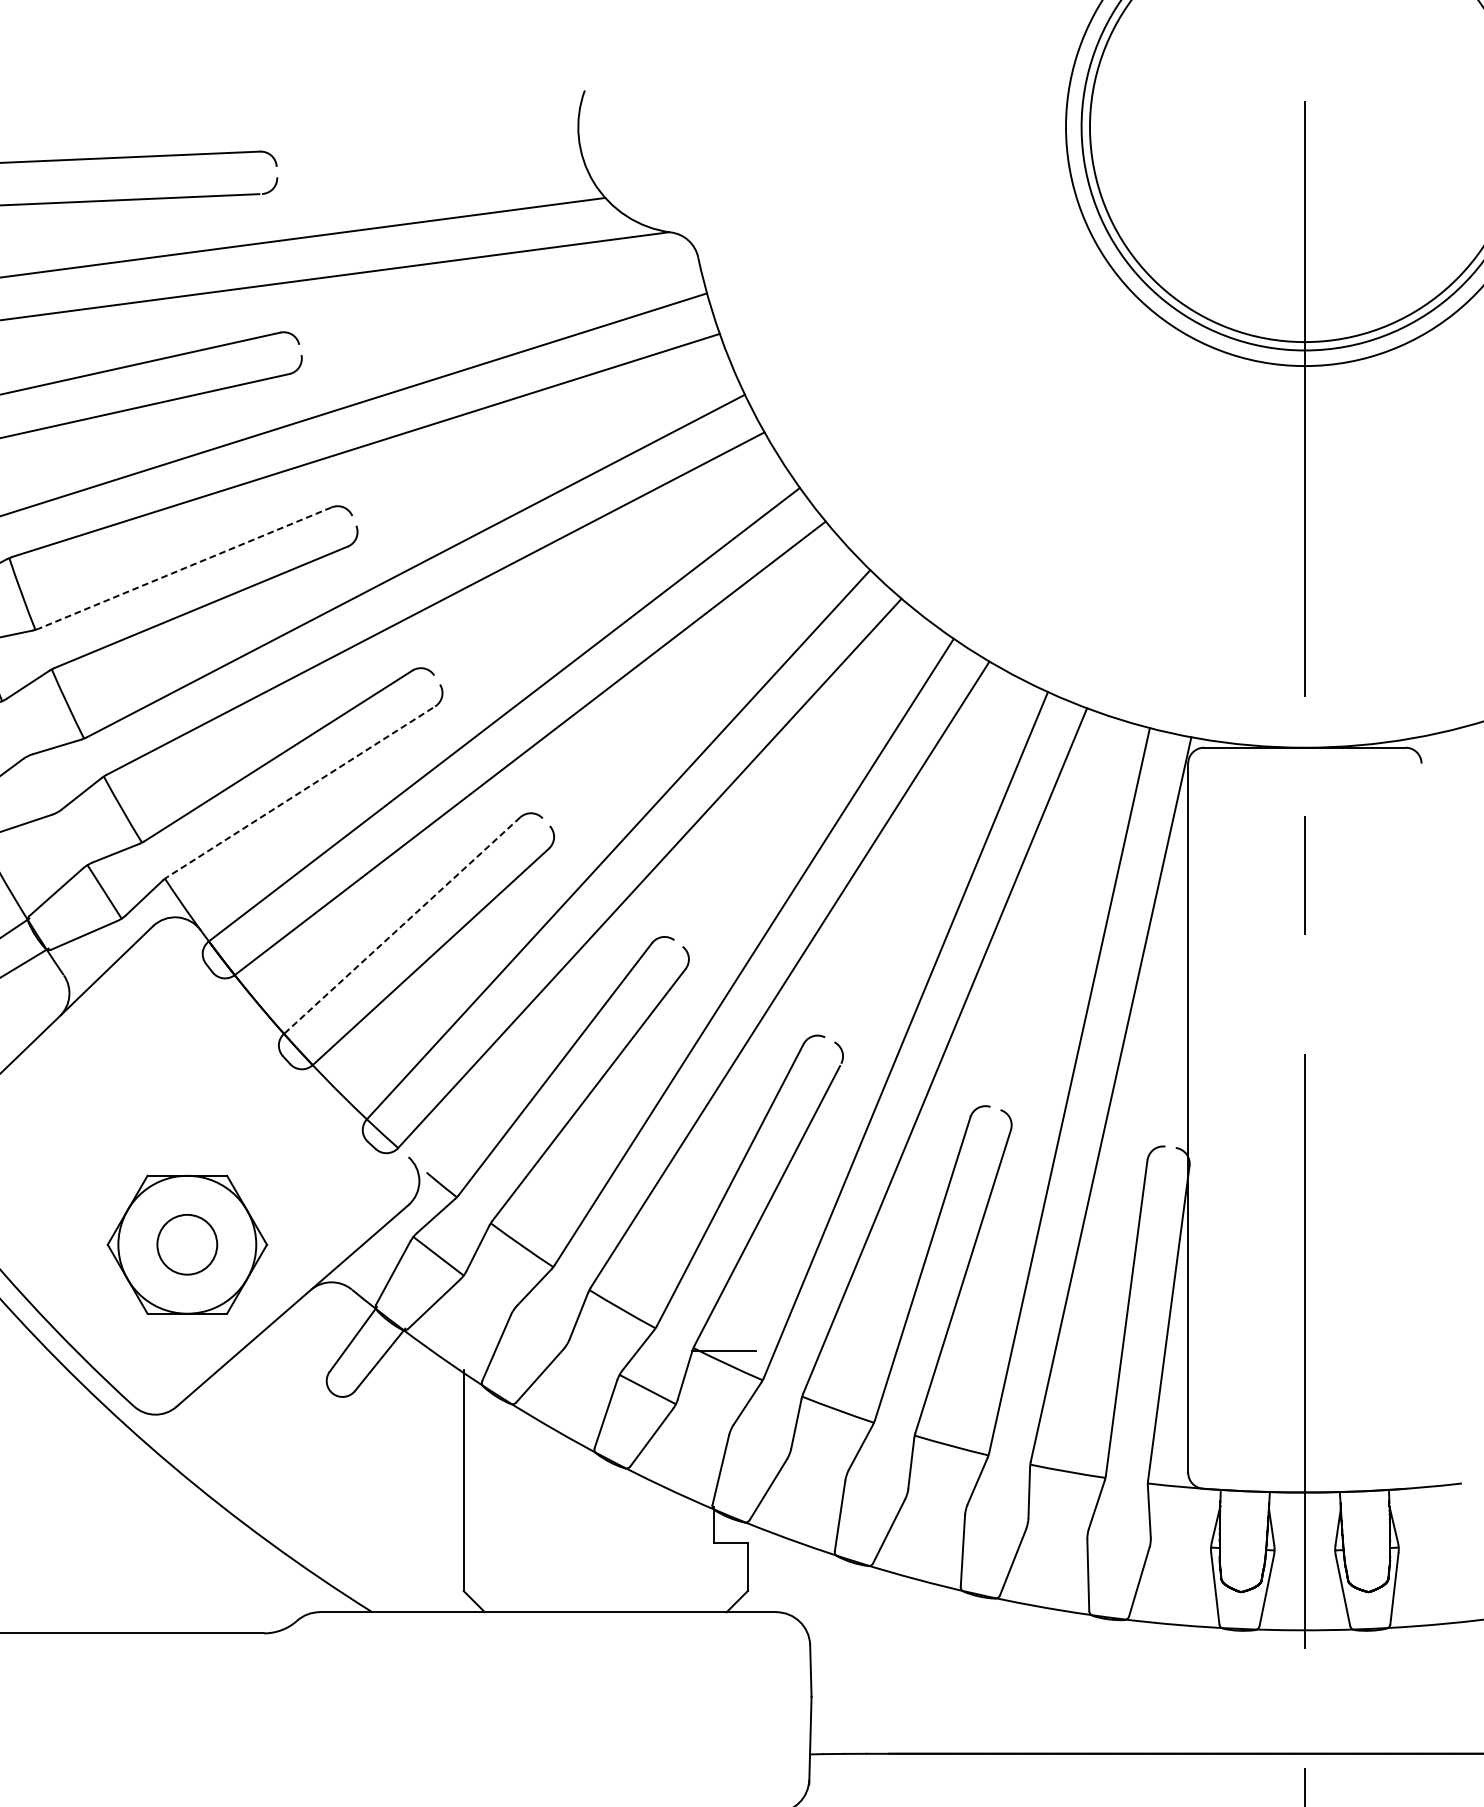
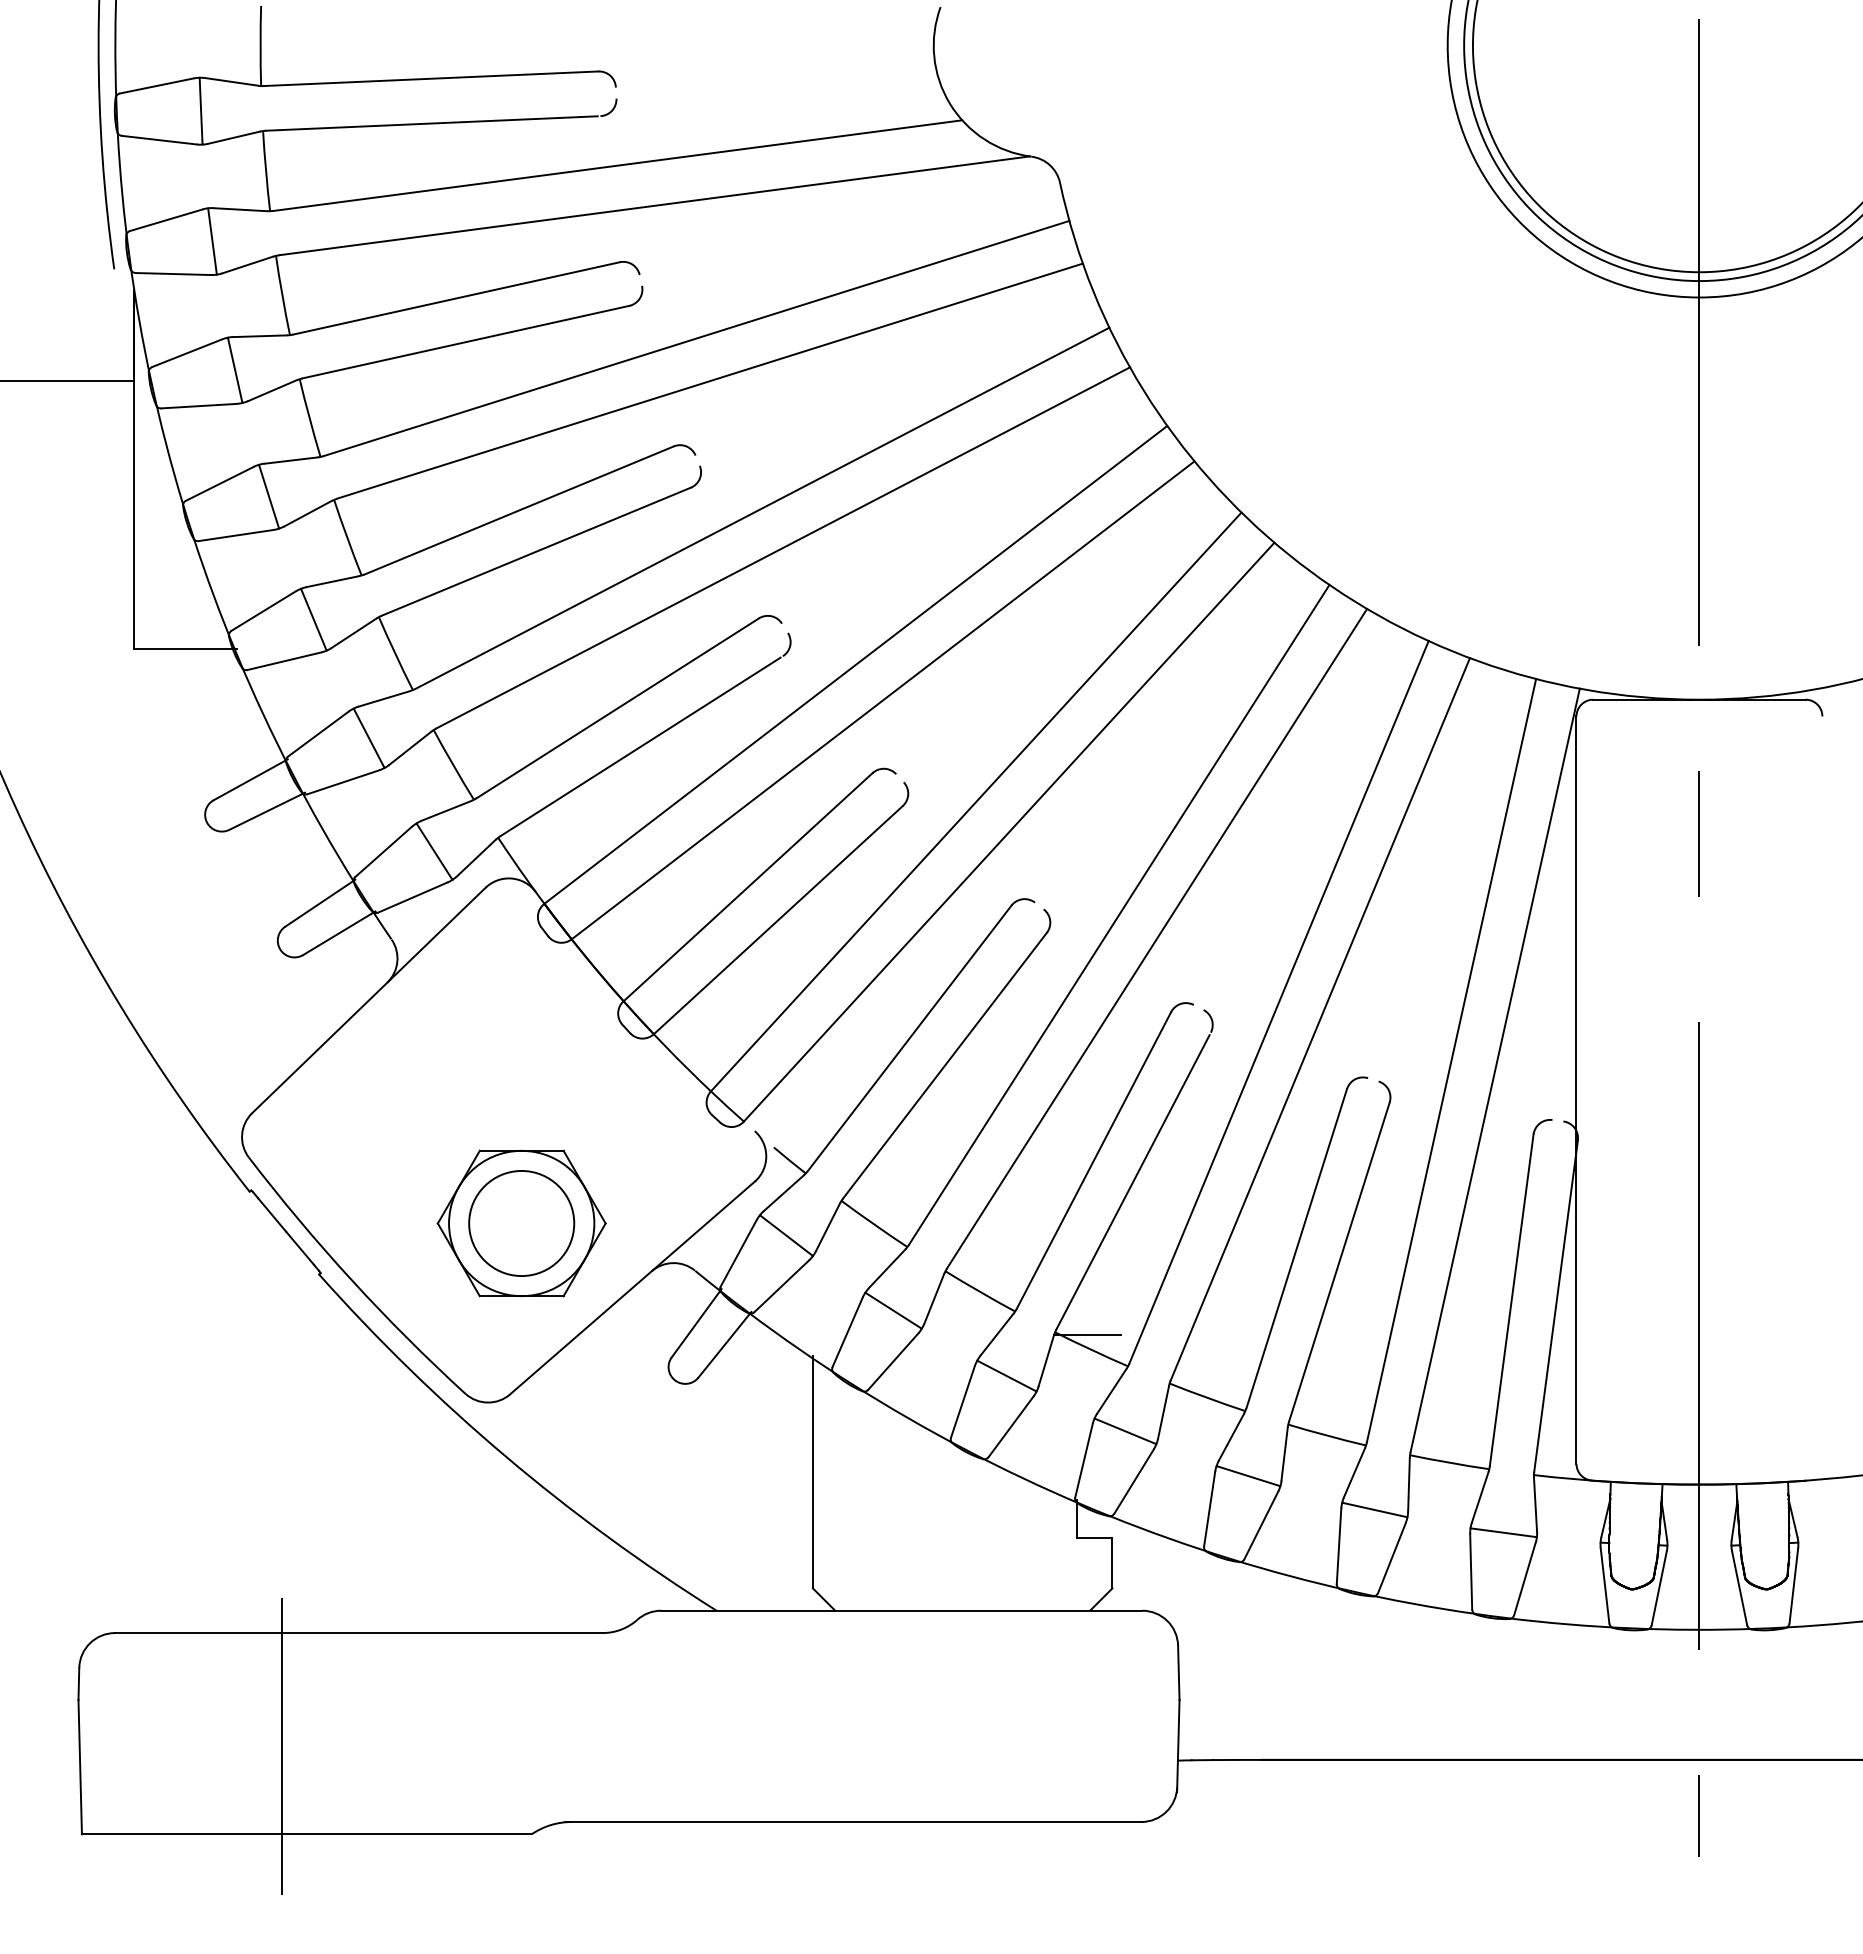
line: (184, 568) -> (518, 510), dashed -> solid
line: (41, 784) -> (368, 738), added
line: (300, 792) -> (640, 746), dashed -> solid
line: (402, 925) -> (748, 887), dashed -> solid
circle: (187, 1244) -> (521, 1223), size x1.67
line: (540, 1327) -> (893, 1310), added
line: (760, 1442) -> (1125, 1431), added
line: (876, 1484) -> (1248, 1476), added
line: (996, 1516) -> (1374, 1509), added
line: (1118, 1537) -> (1503, 1532), added

